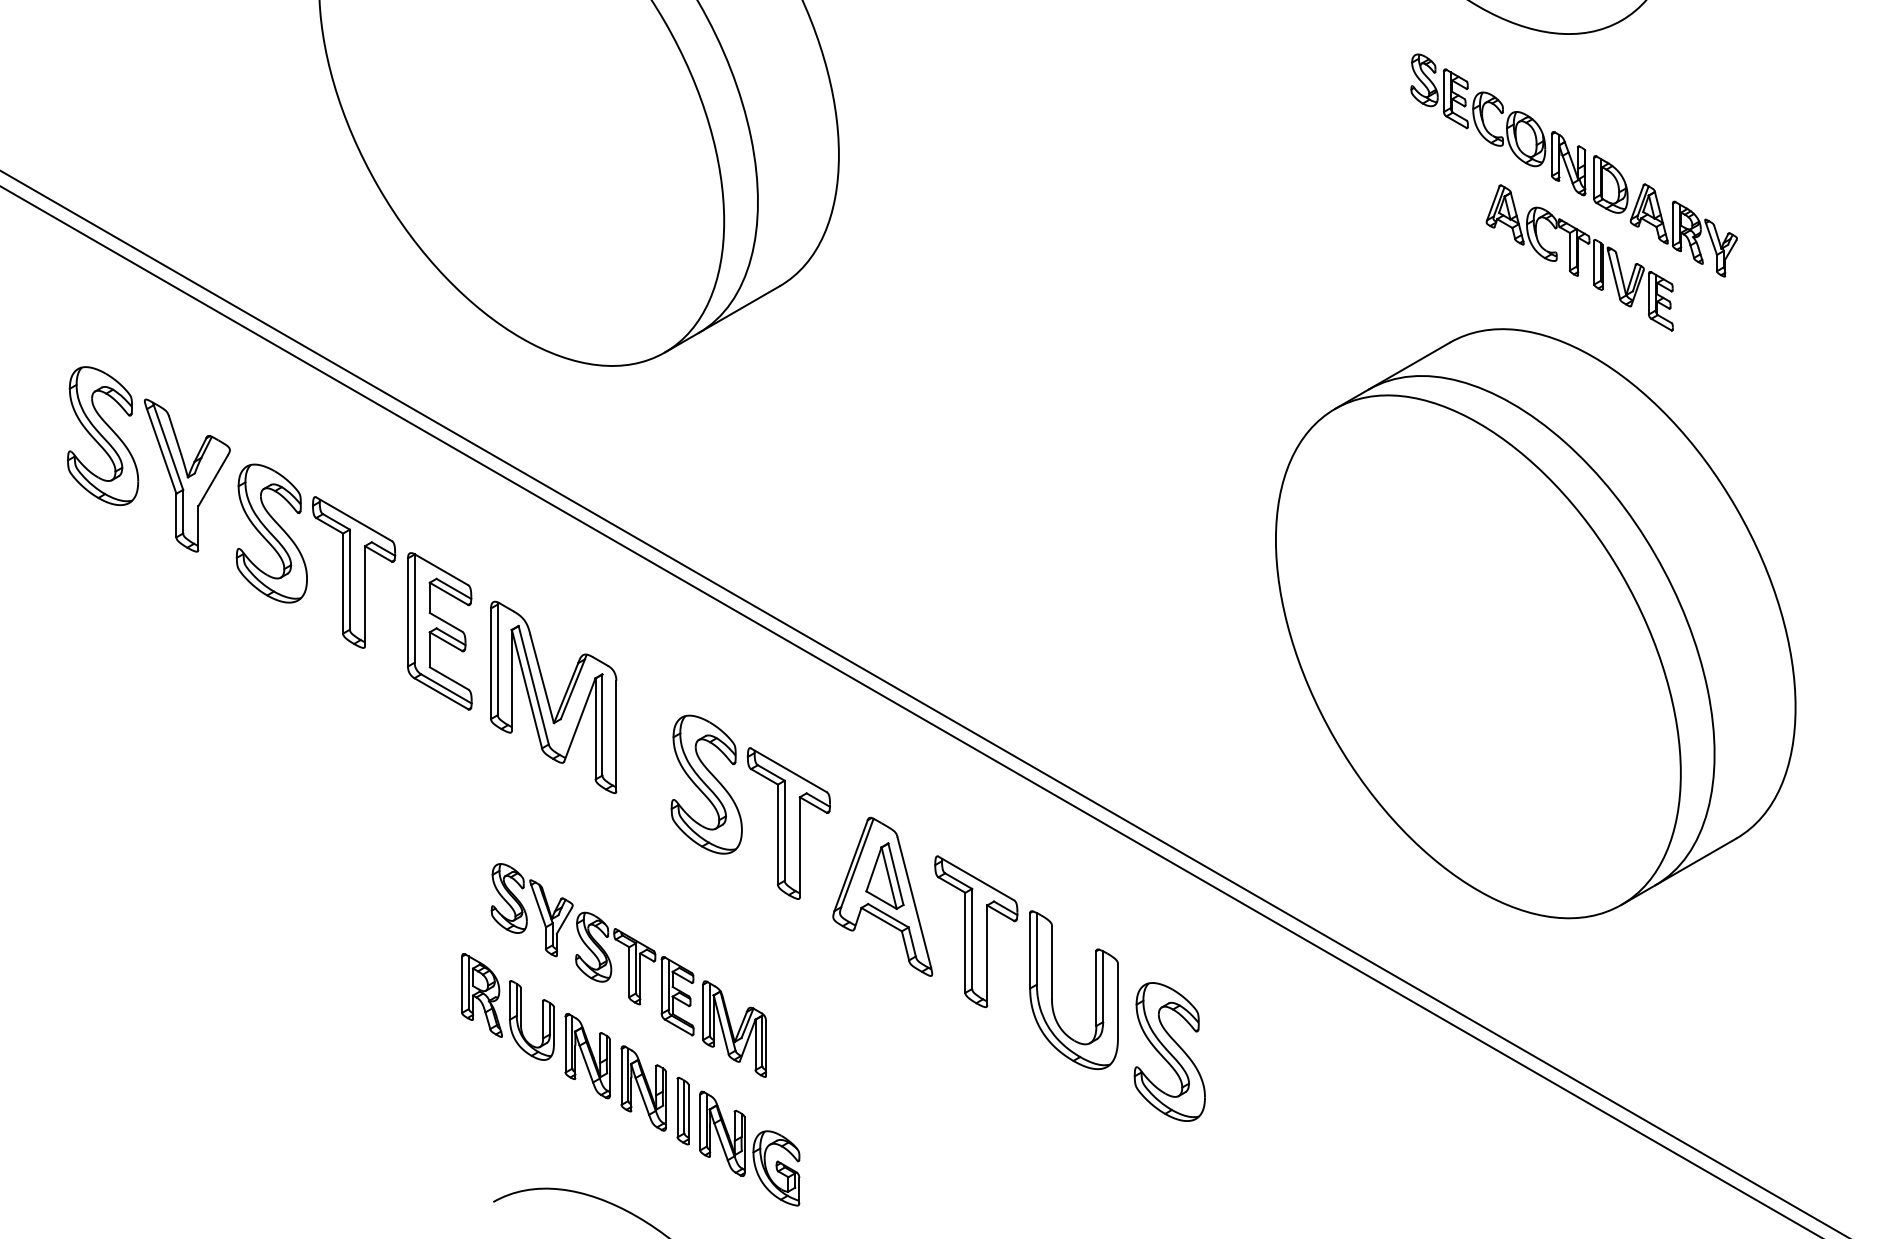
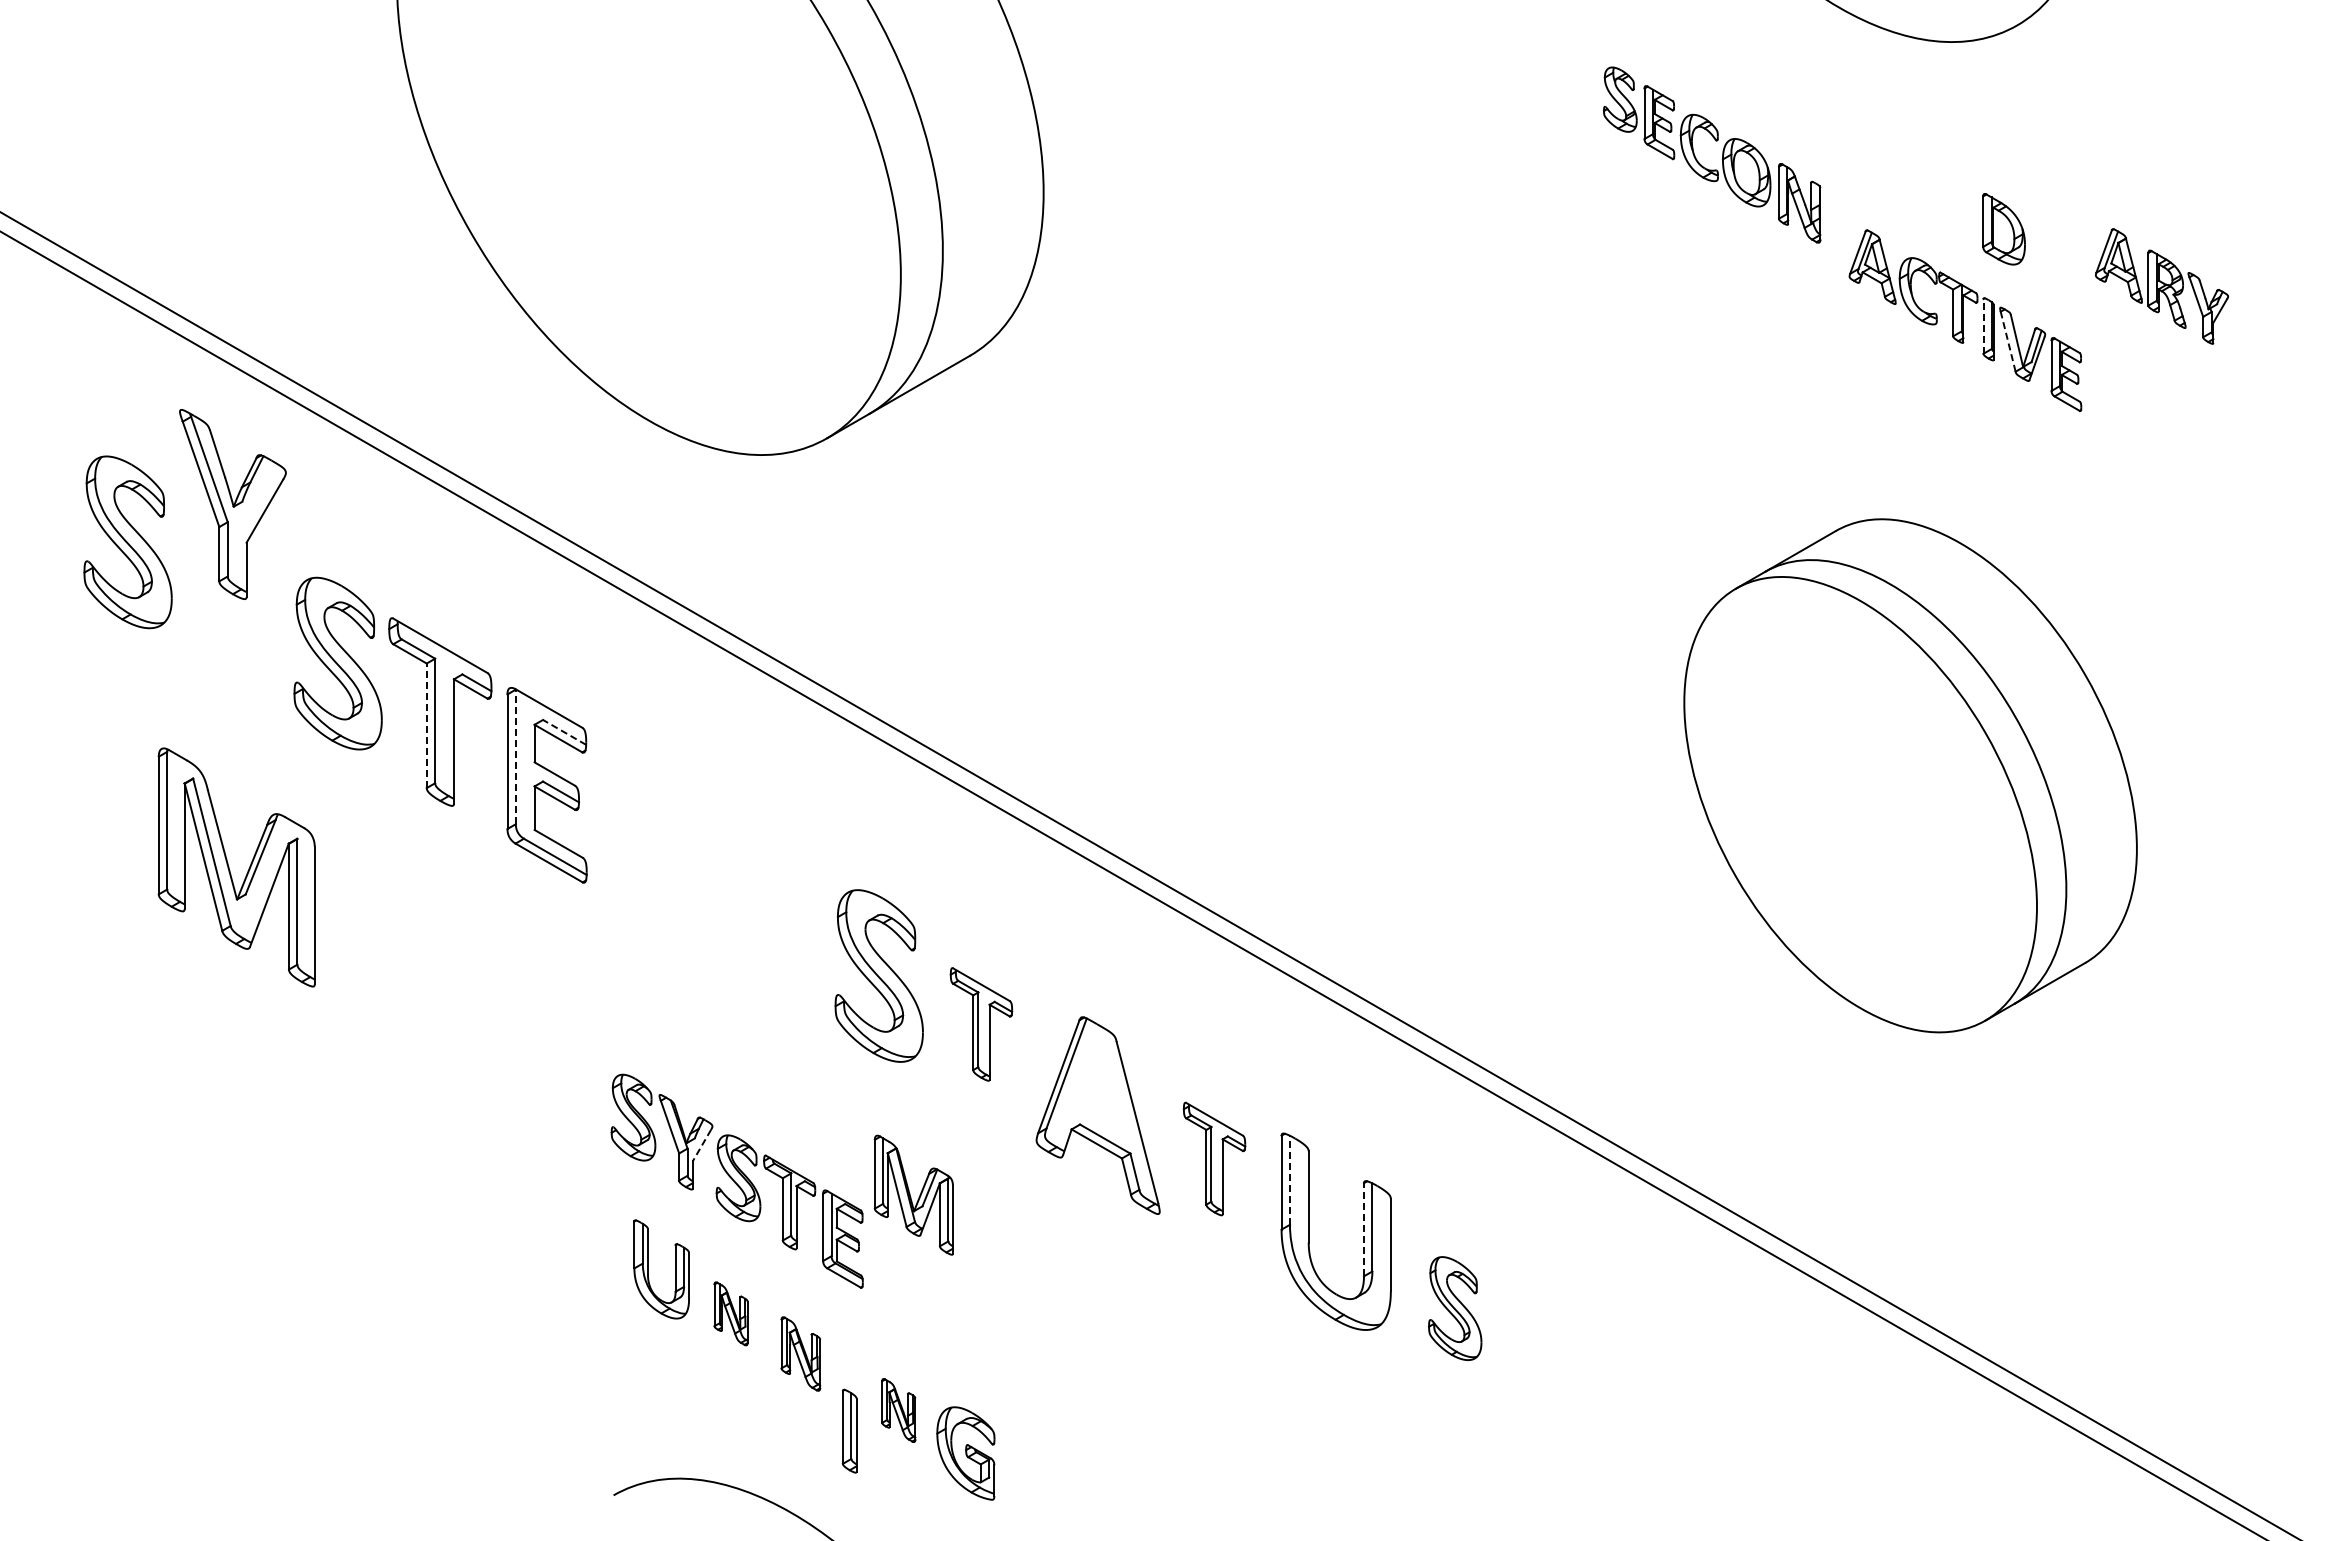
part: (1506, 124) -> (1722, 154), moved
part: (1683, 230) -> (2161, 286), moved
line: (1594, 261) -> (1983, 325), solid -> dashed
line: (1614, 274) -> (2008, 341), solid -> dashed
part: (187, 475) -> (232, 504), moved
line: (342, 583) -> (426, 725), solid -> dashed
line: (453, 588) -> (564, 732), solid -> dashed
line: (414, 608) -> (515, 756), solid -> dashed
part: (1535, 623) -> (1910, 775), size x0.7
part: (548, 699) -> (230, 870), moved
part: (788, 823) -> (981, 1024), size x0.6
part: (884, 875) -> (1100, 1089), removed
line: (563, 921) -> (701, 1146), solid -> dashed
part: (976, 931) -> (1214, 1158), size x0.6
line: (1036, 949) -> (1289, 1180), solid -> dashed
line: (1095, 988) -> (1363, 1229), solid -> dashed
part: (481, 994) -> (599, 1237), removed
part: (734, 1028) -> (913, 1194), moved
part: (1169, 1051) -> (1454, 1308), size x0.6
part: (587, 1055) -> (730, 1313), size x0.6
part: (643, 1088) -> (800, 1353), size x0.7
part: (682, 1110) -> (849, 1430), moved
part: (722, 1133) -> (898, 1410), size x0.6

